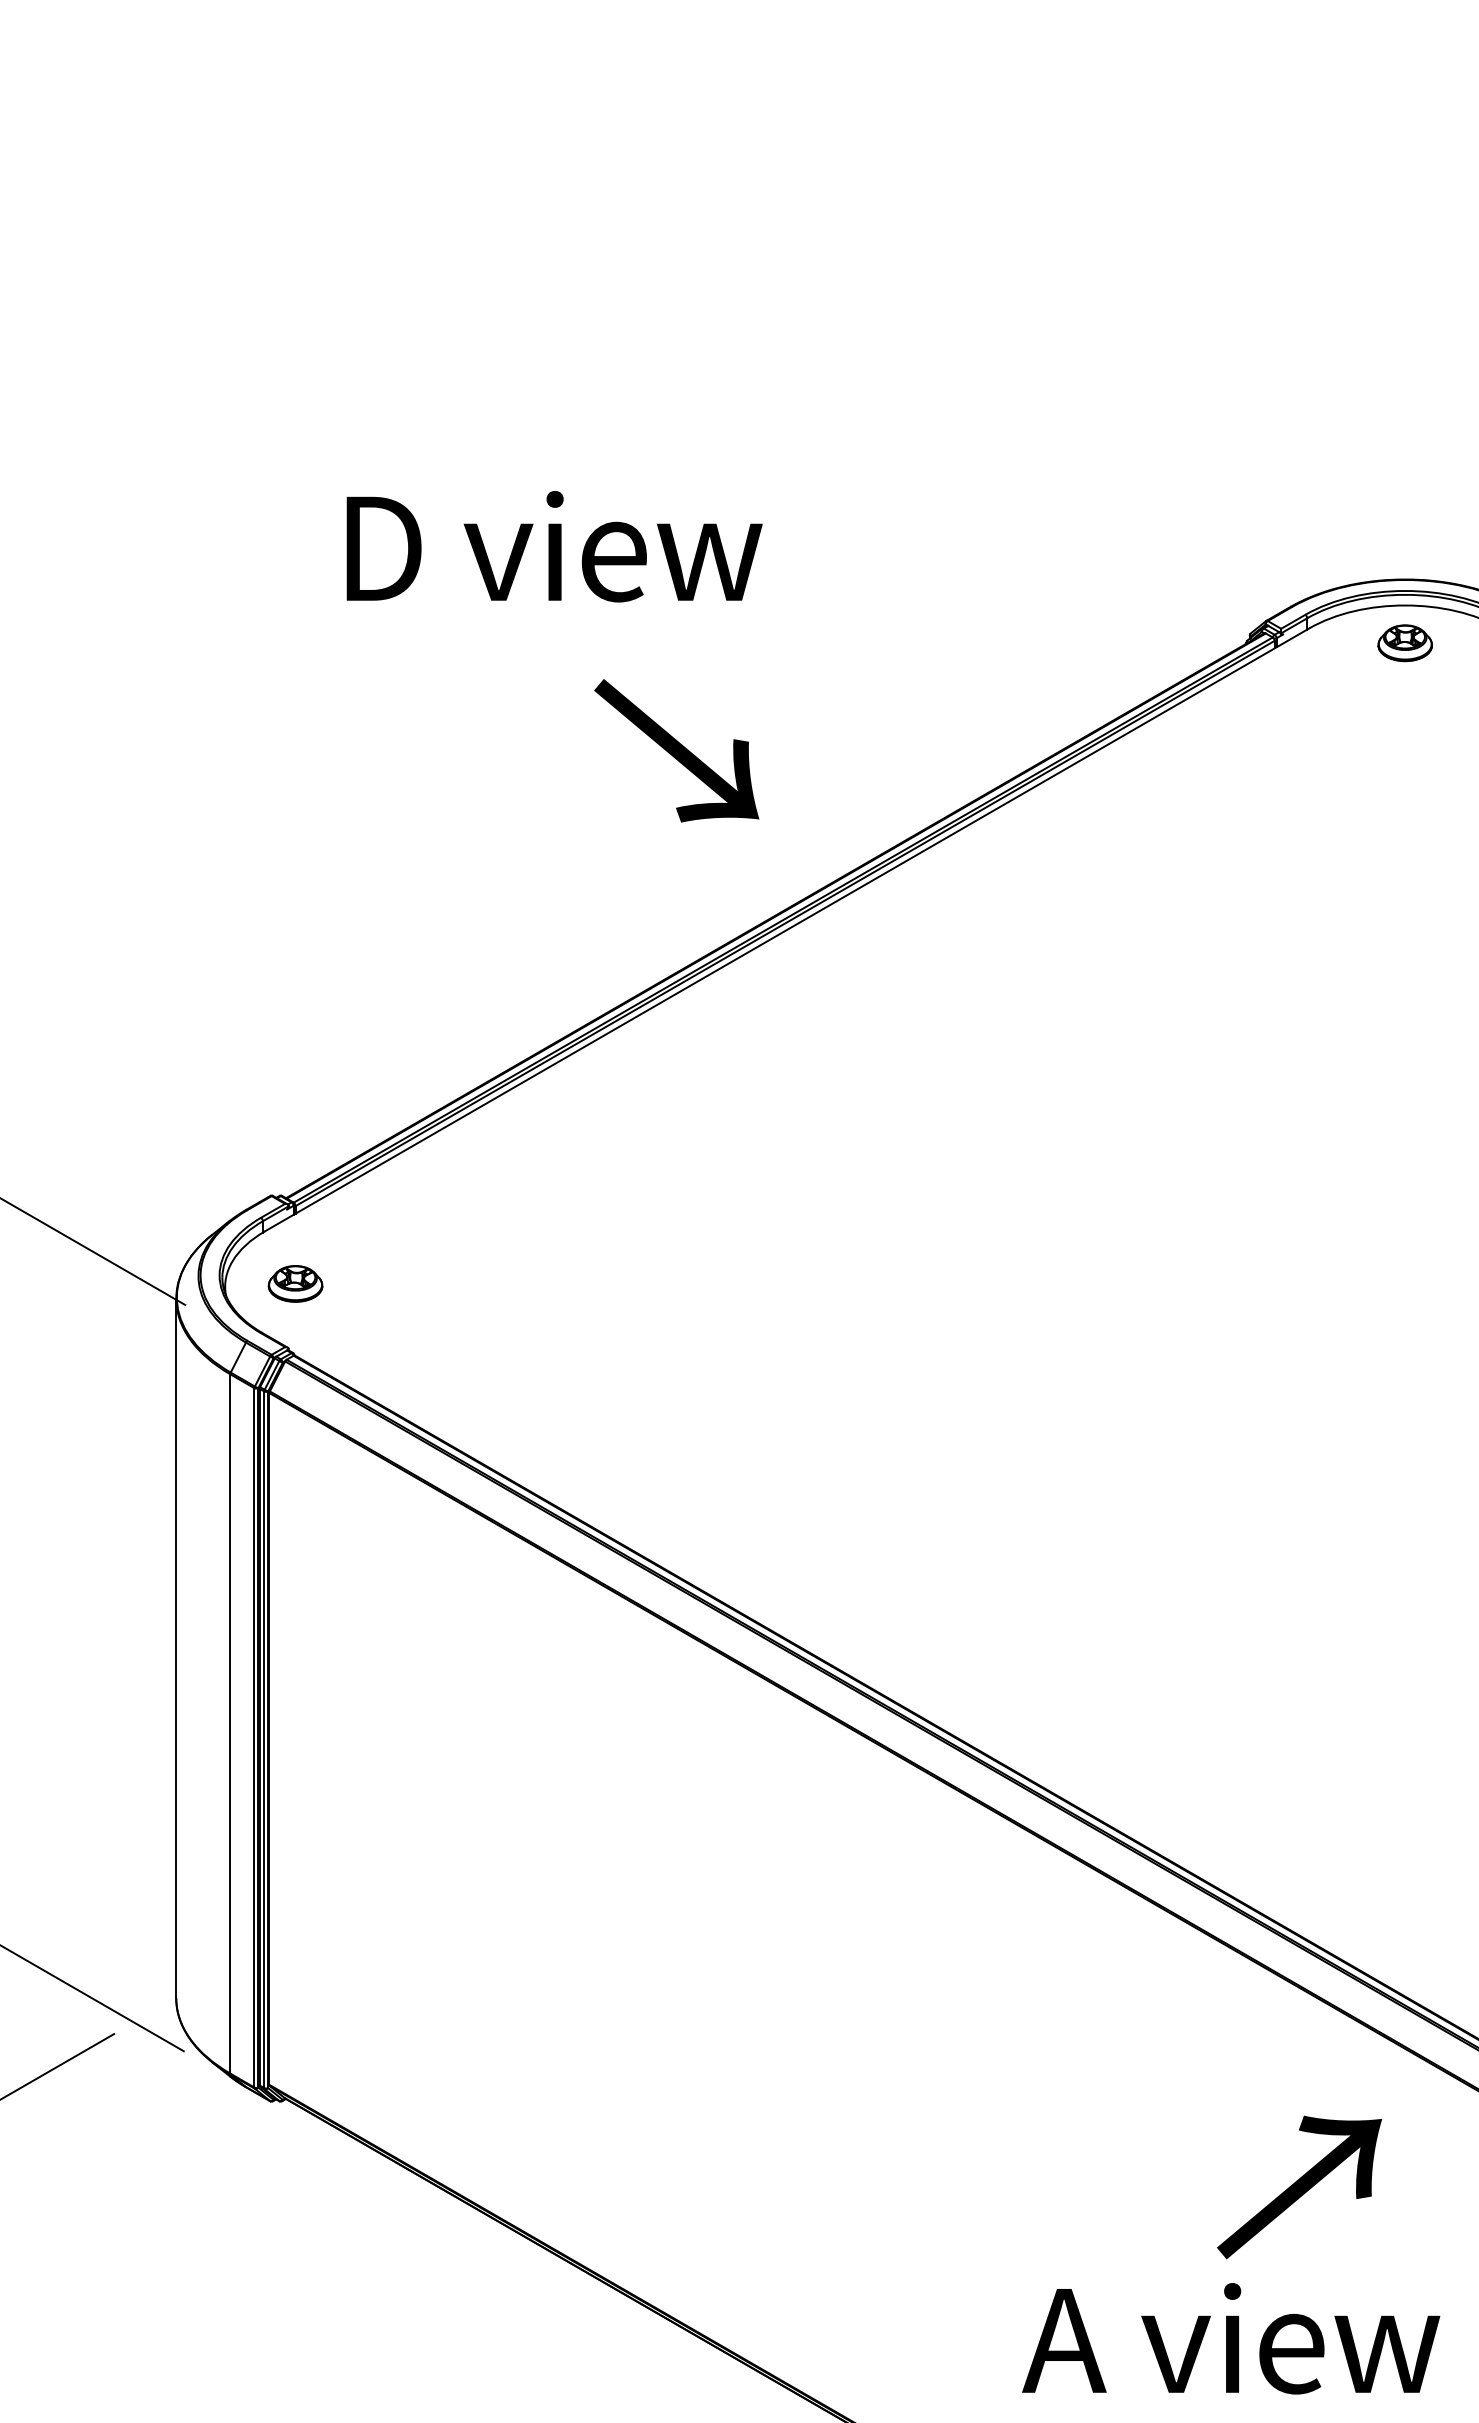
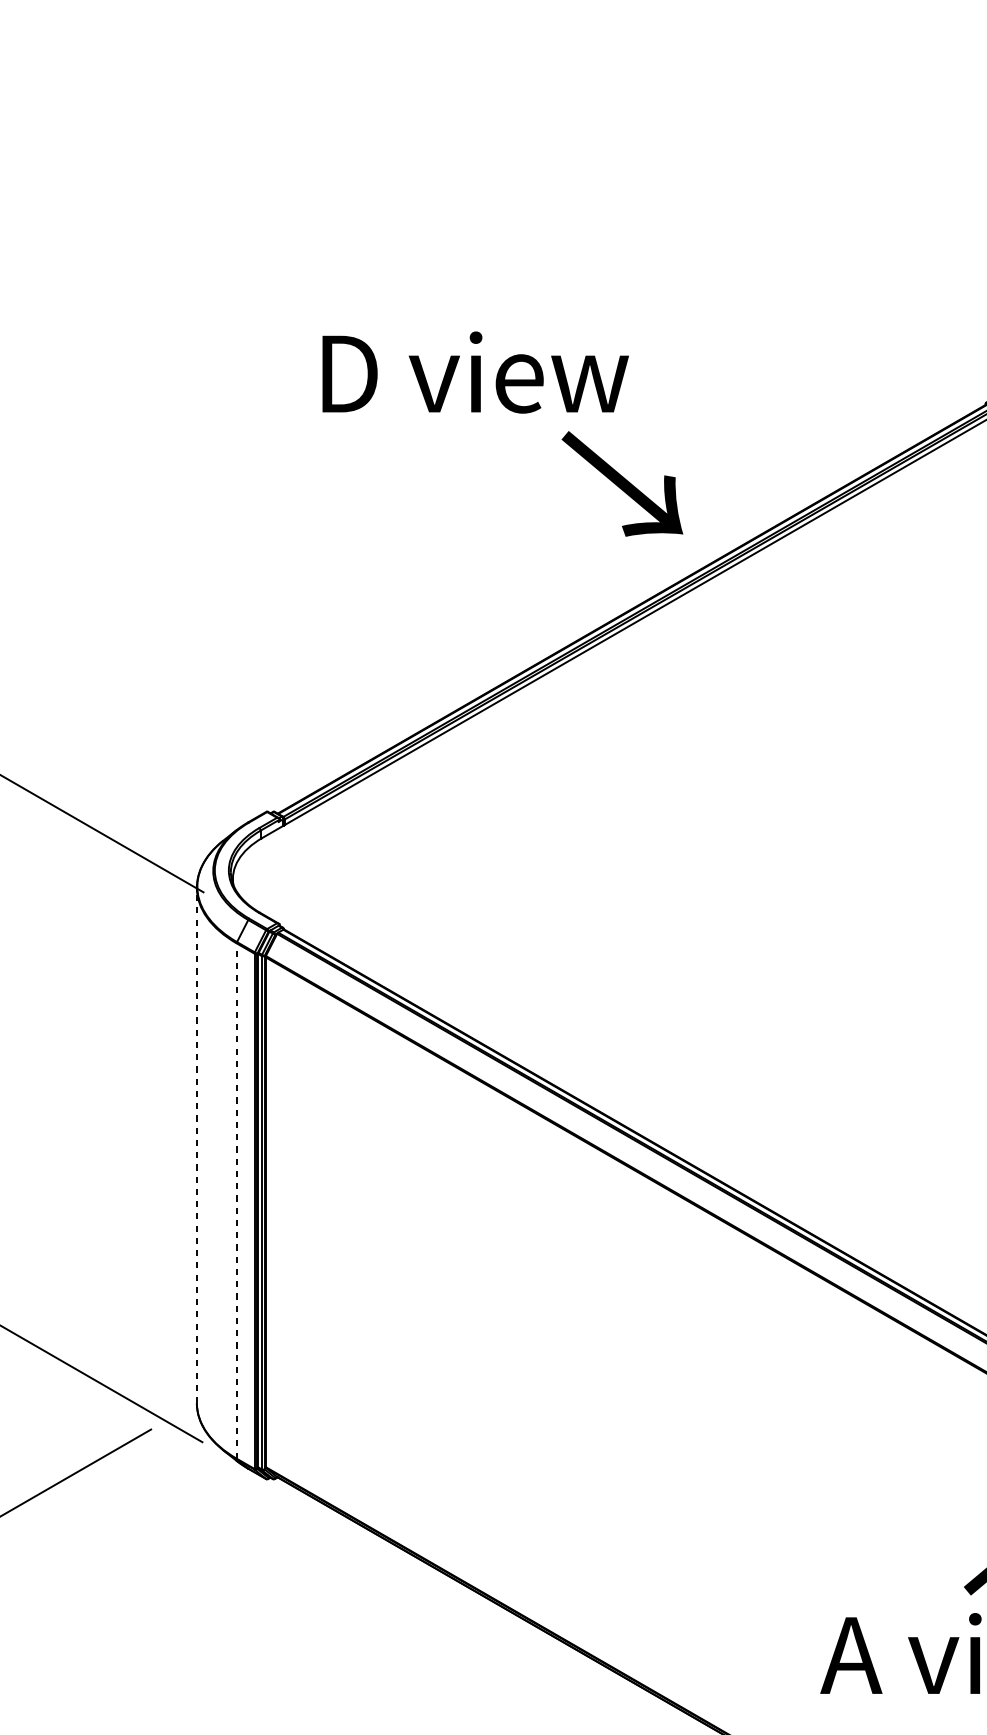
text: (554, 546) -> (475, 372), moved
text: (676, 750) -> (622, 483), moved
part: (295, 1283) -> (284, 876), removed
line: (176, 1648) -> (197, 1145), solid -> dashed
line: (230, 1723) -> (236, 1200), solid -> dashed

